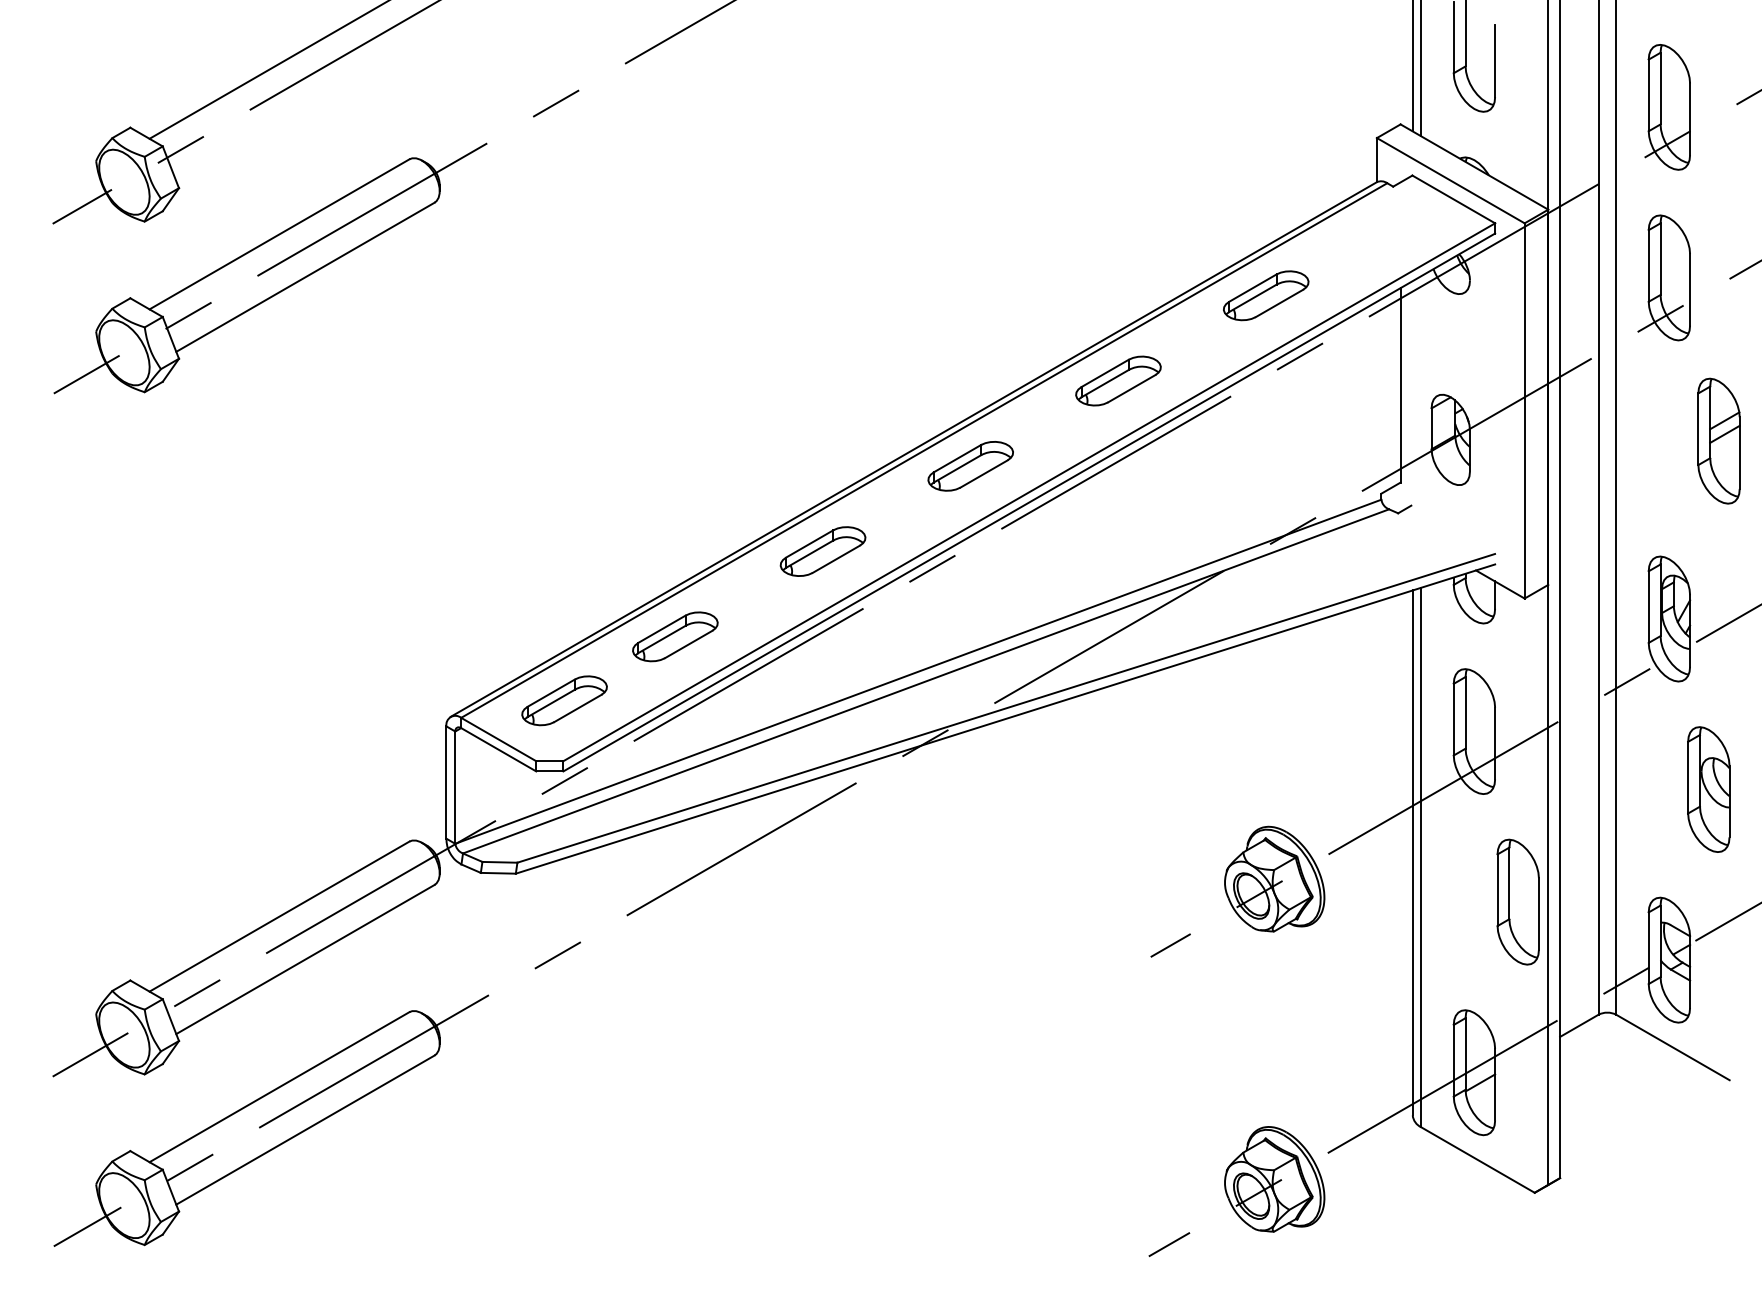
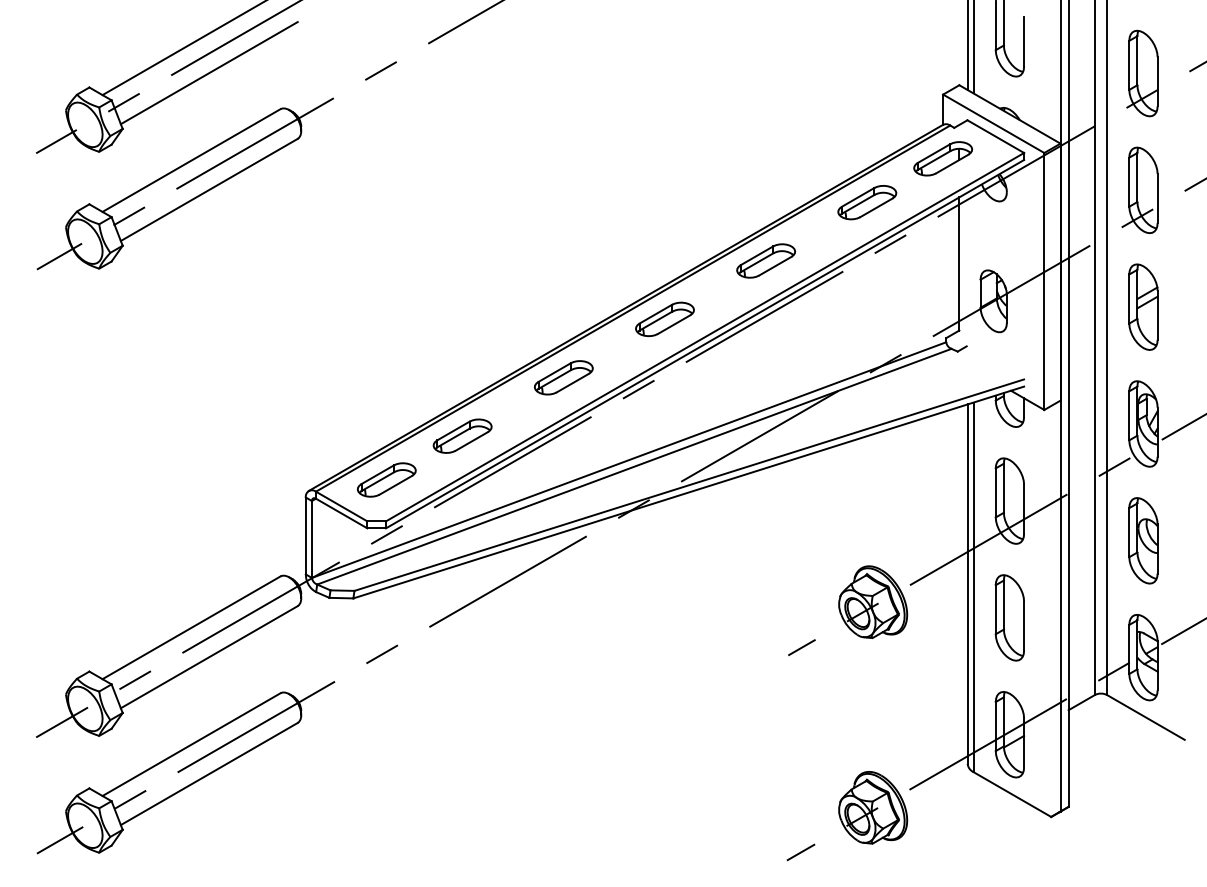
line: (304, 107) -> (208, 73), added
part: (1375, 231) -> (942, 158), added
part: (1719, 440) -> (1143, 306), moved
part: (1708, 789) -> (1143, 540), moved
part: (1517, 901) -> (1009, 617), moved

